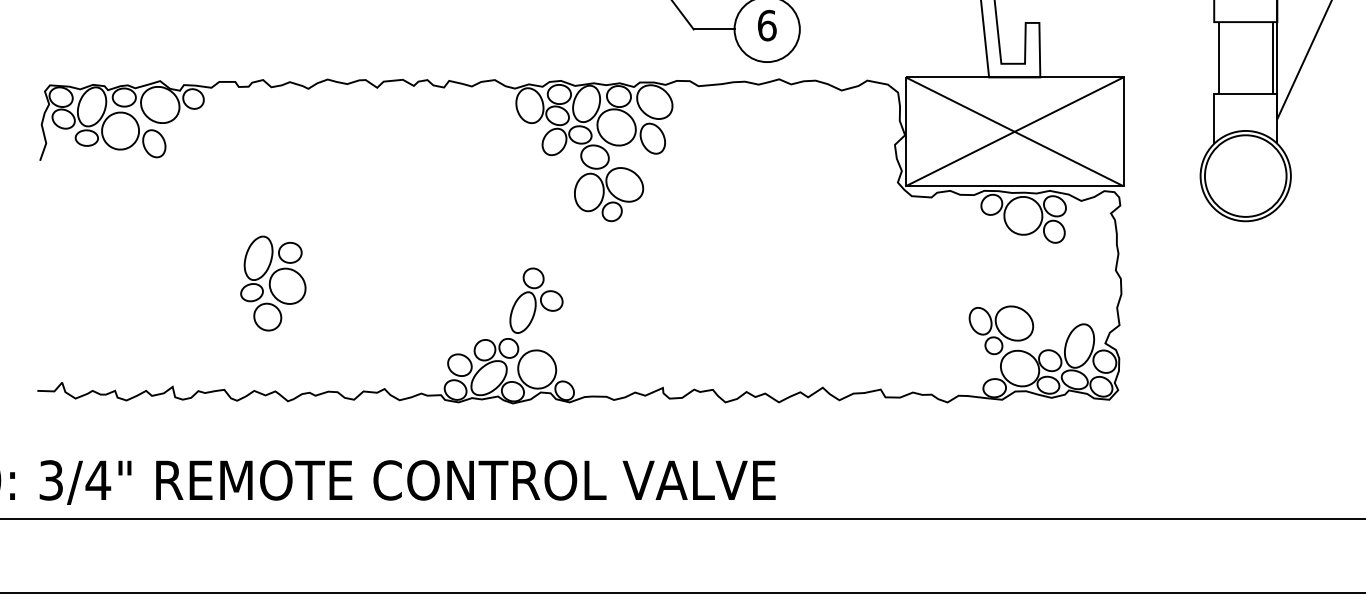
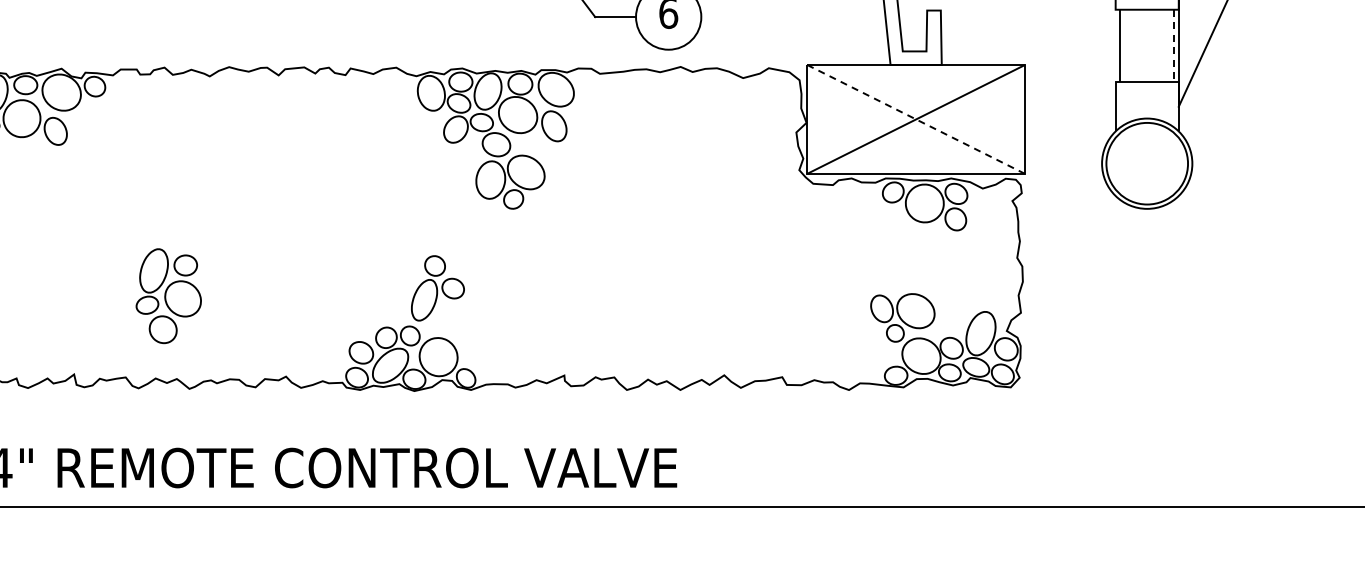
line: (1272, 58) -> (1173, 46), solid -> dashed
line: (1014, 131) -> (915, 119), solid -> dashed
part: (273, 283) -> (168, 296), moved

